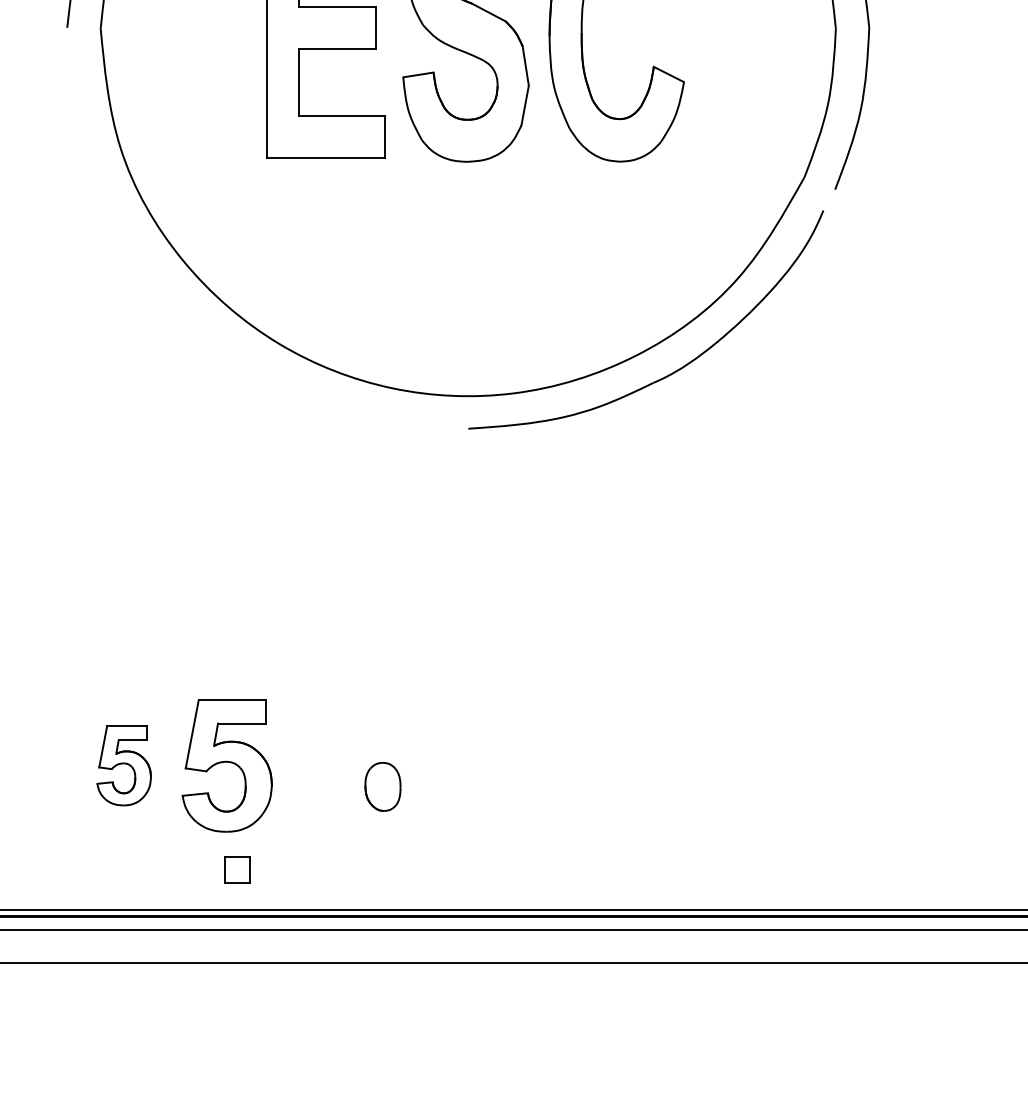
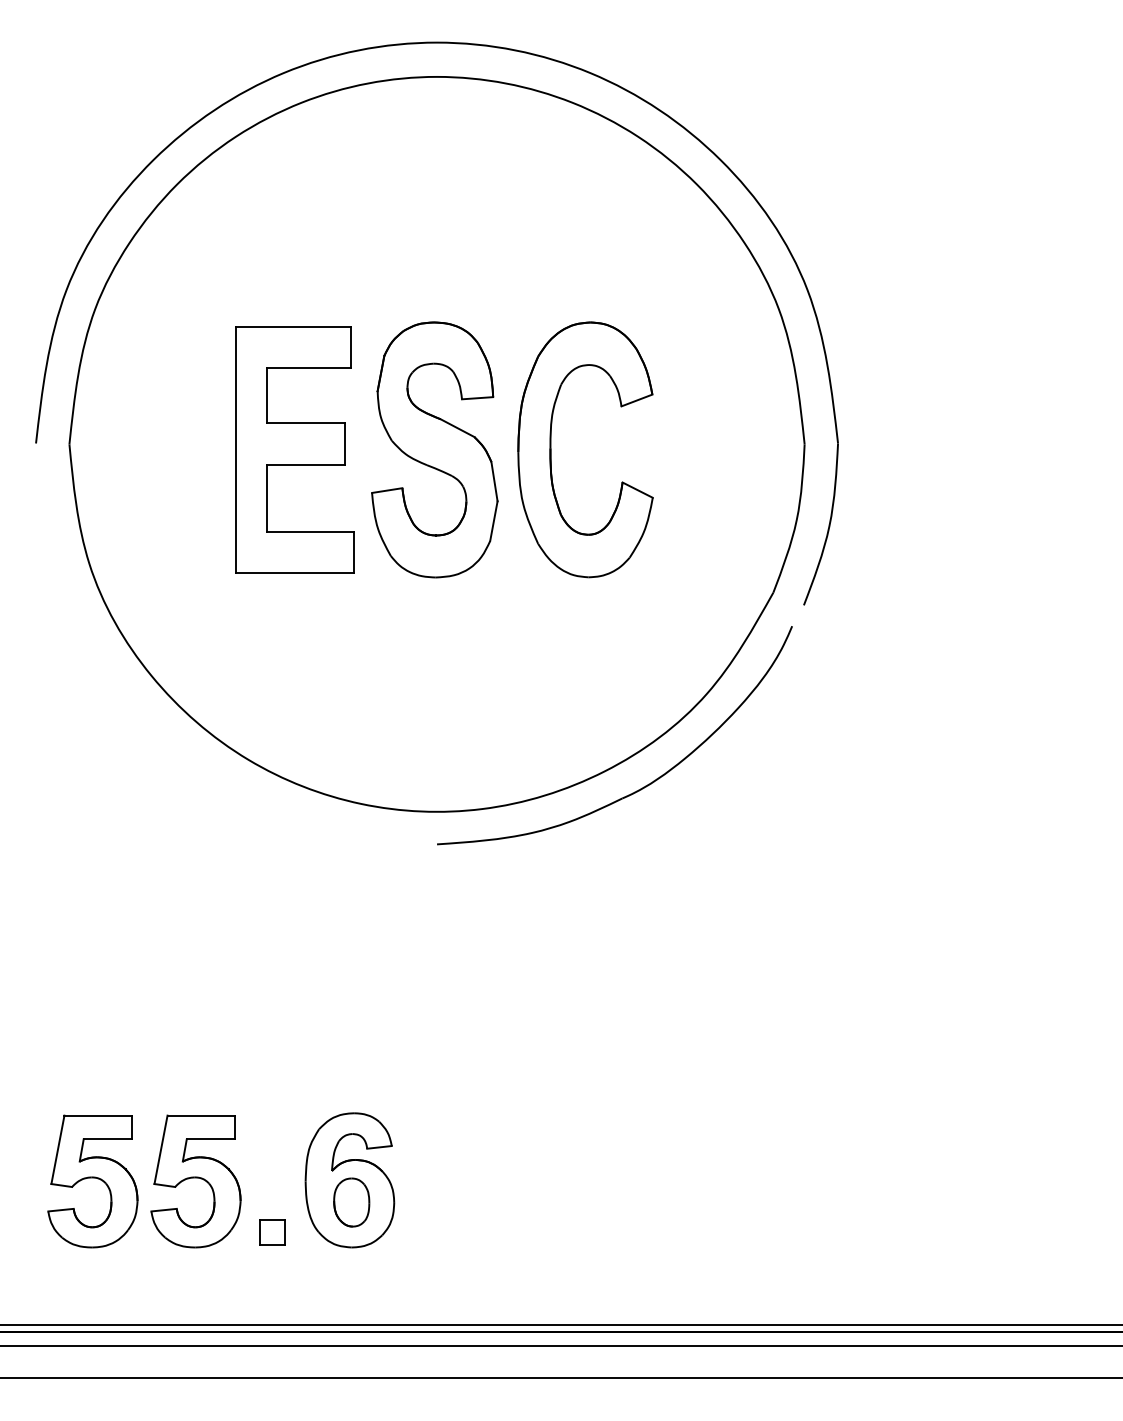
part: (380, 764) -> (349, 1180), added
part: (123, 765) -> (92, 1181), size x1.67
part: (237, 869) -> (272, 1232), moved

